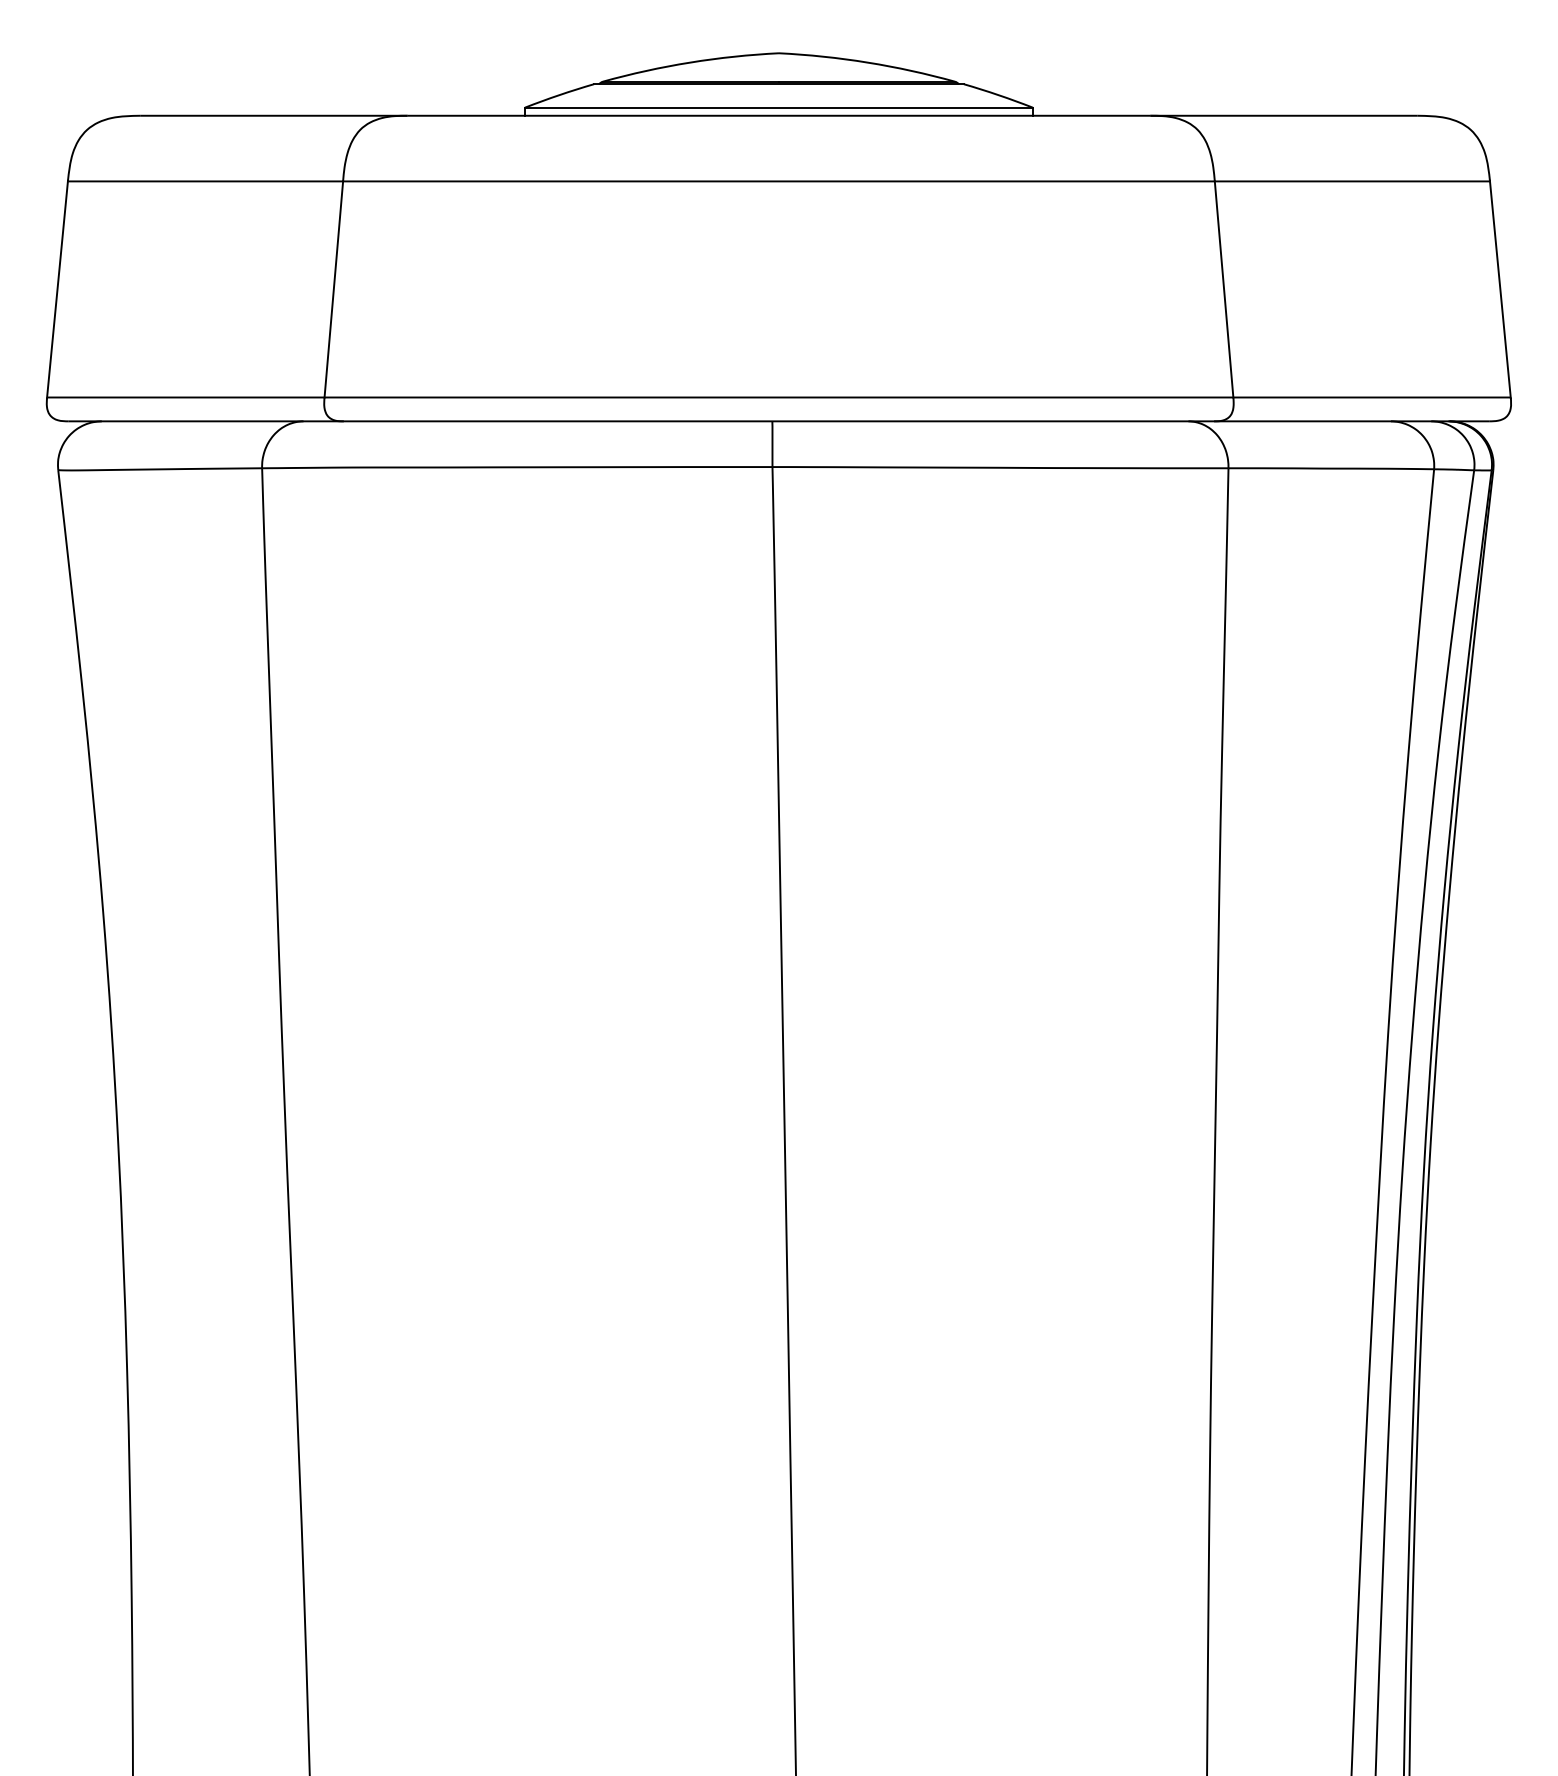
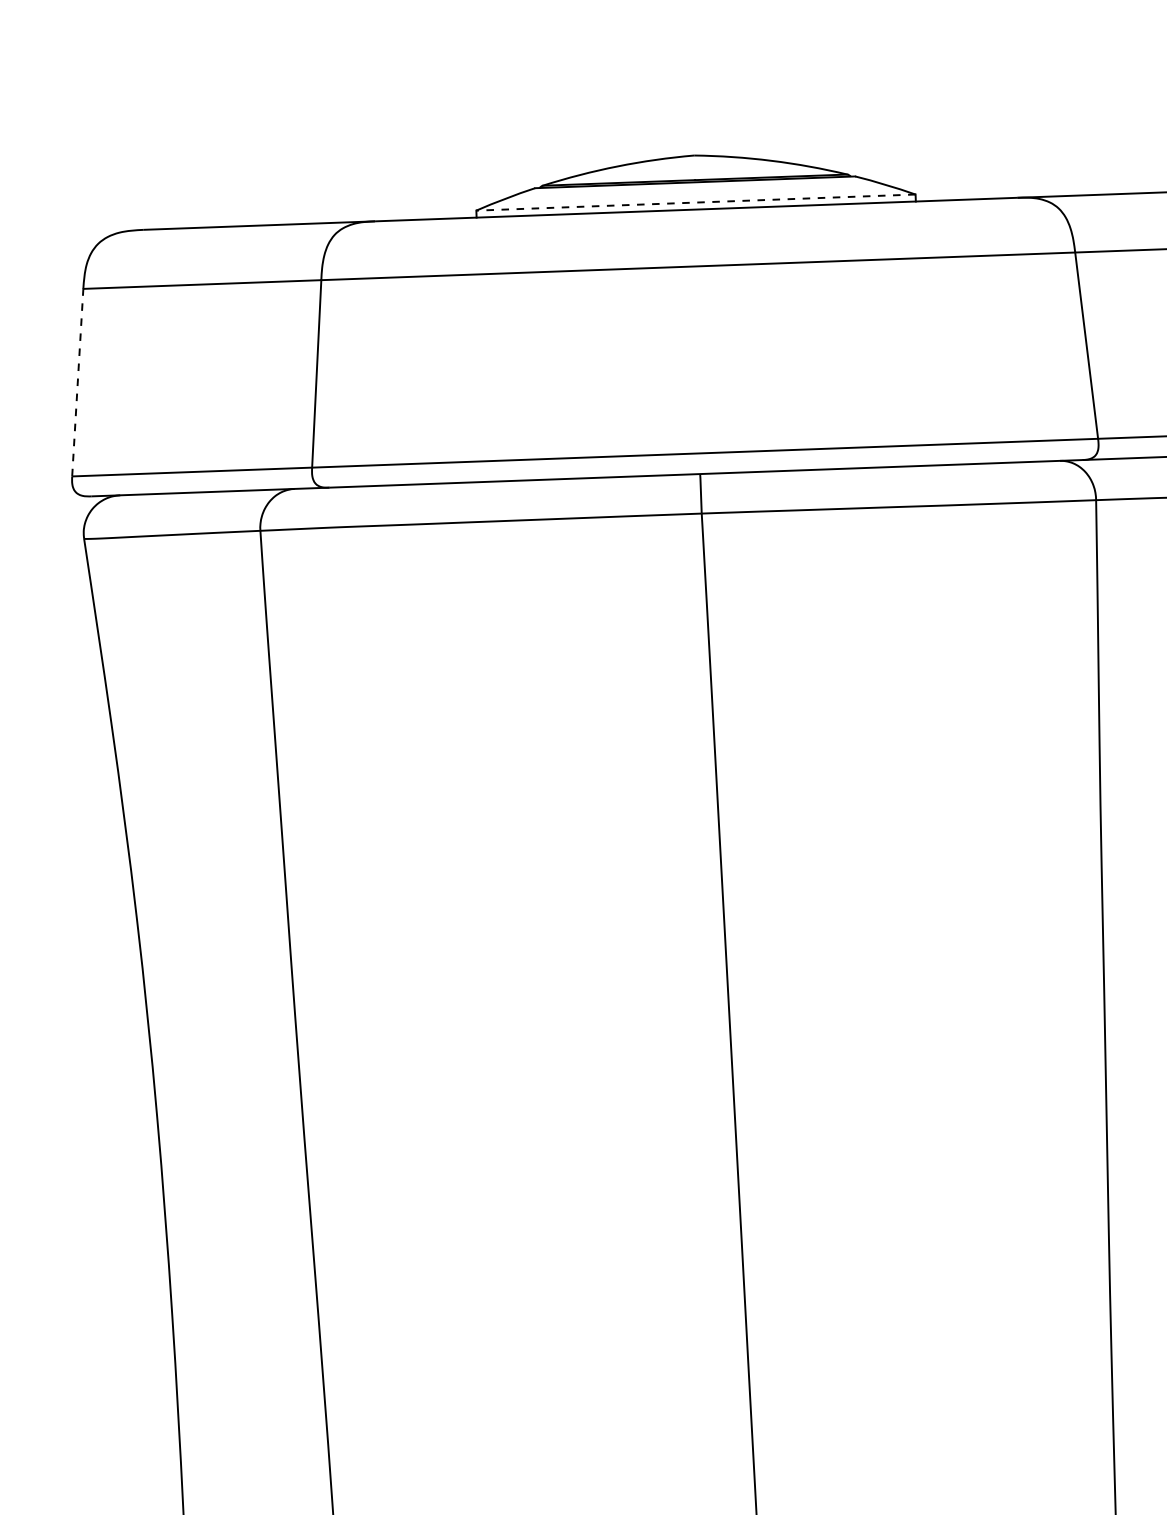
line: (779, 107) -> (696, 202), solid -> dashed
line: (57, 289) -> (77, 382), solid -> dashed

